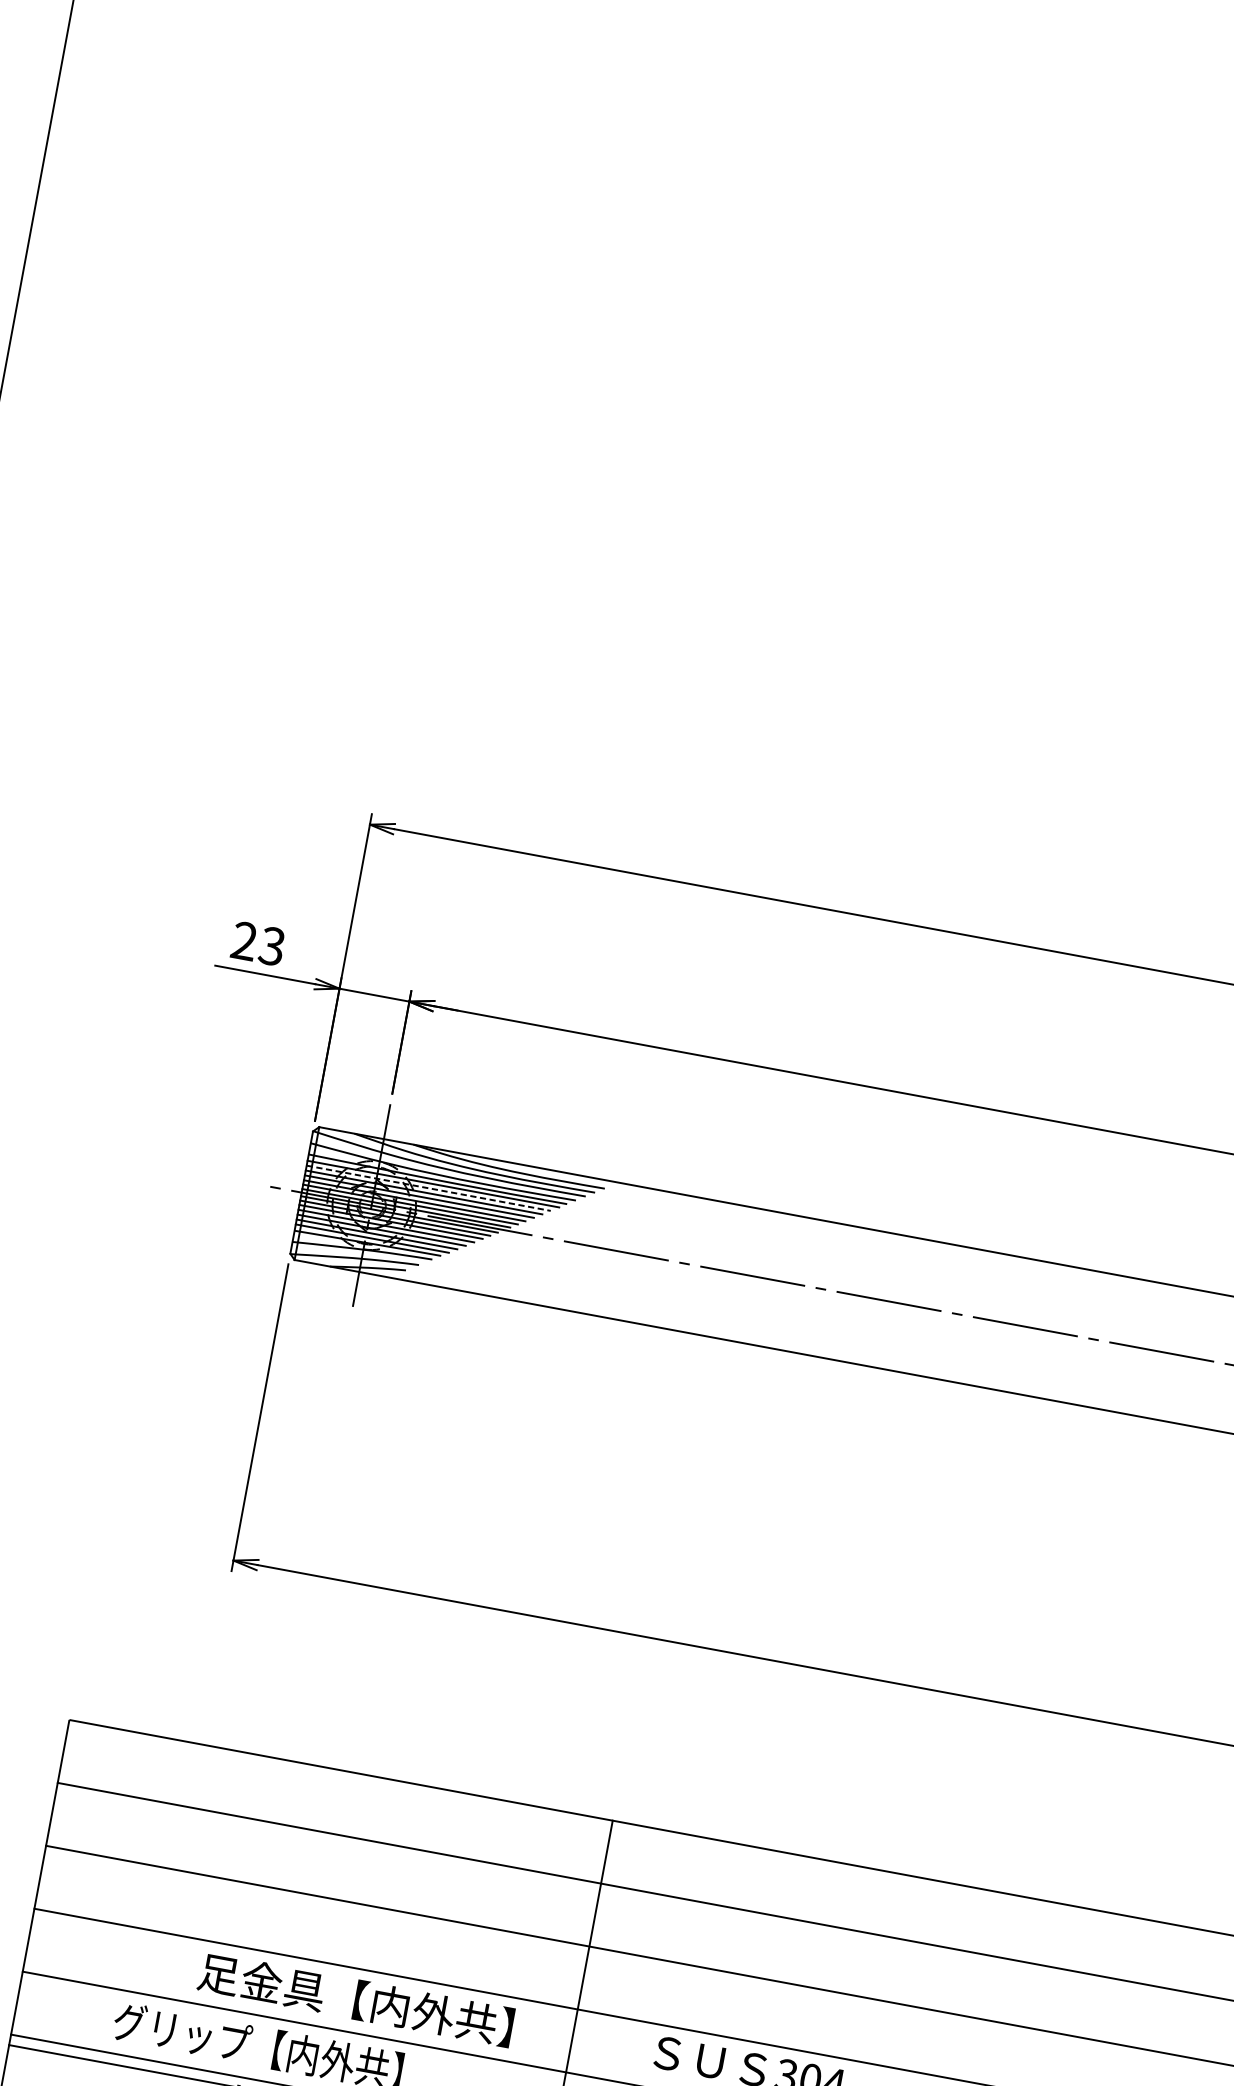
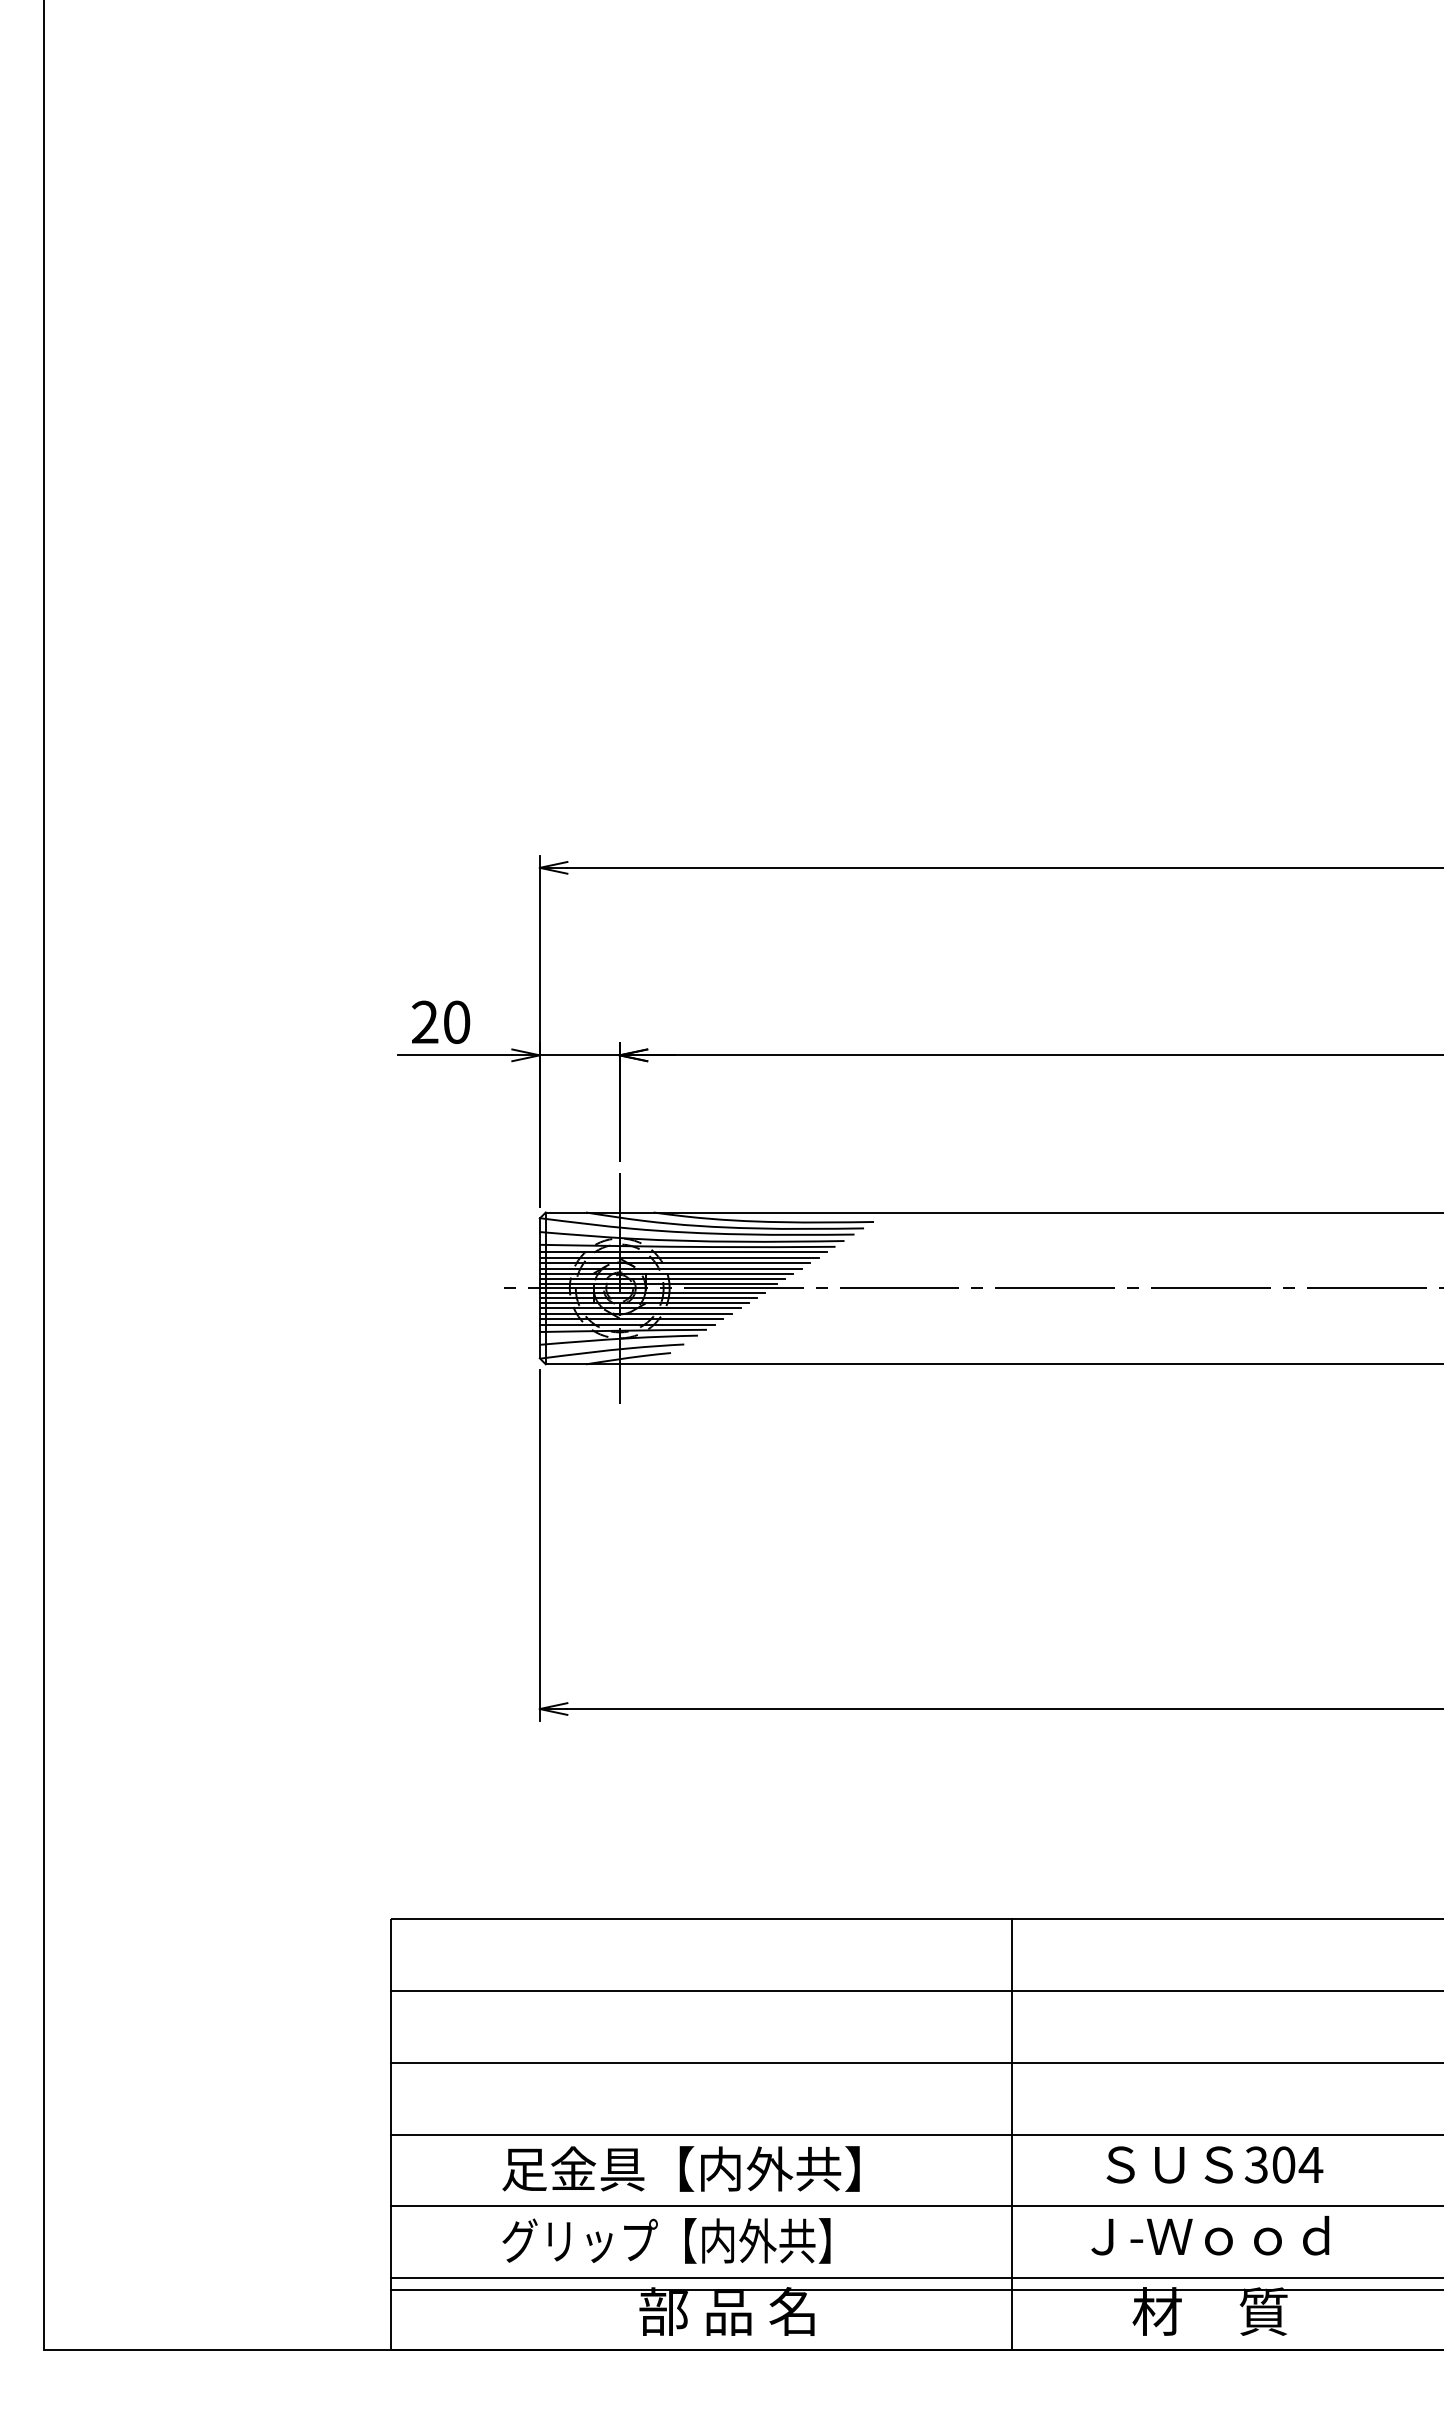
text: (272, 945) -> (456, 1021), 23 -> 20
line: (428, 1188) -> (679, 1257), dashed -> solid
text: (355, 1999) -> (680, 2168), moved

